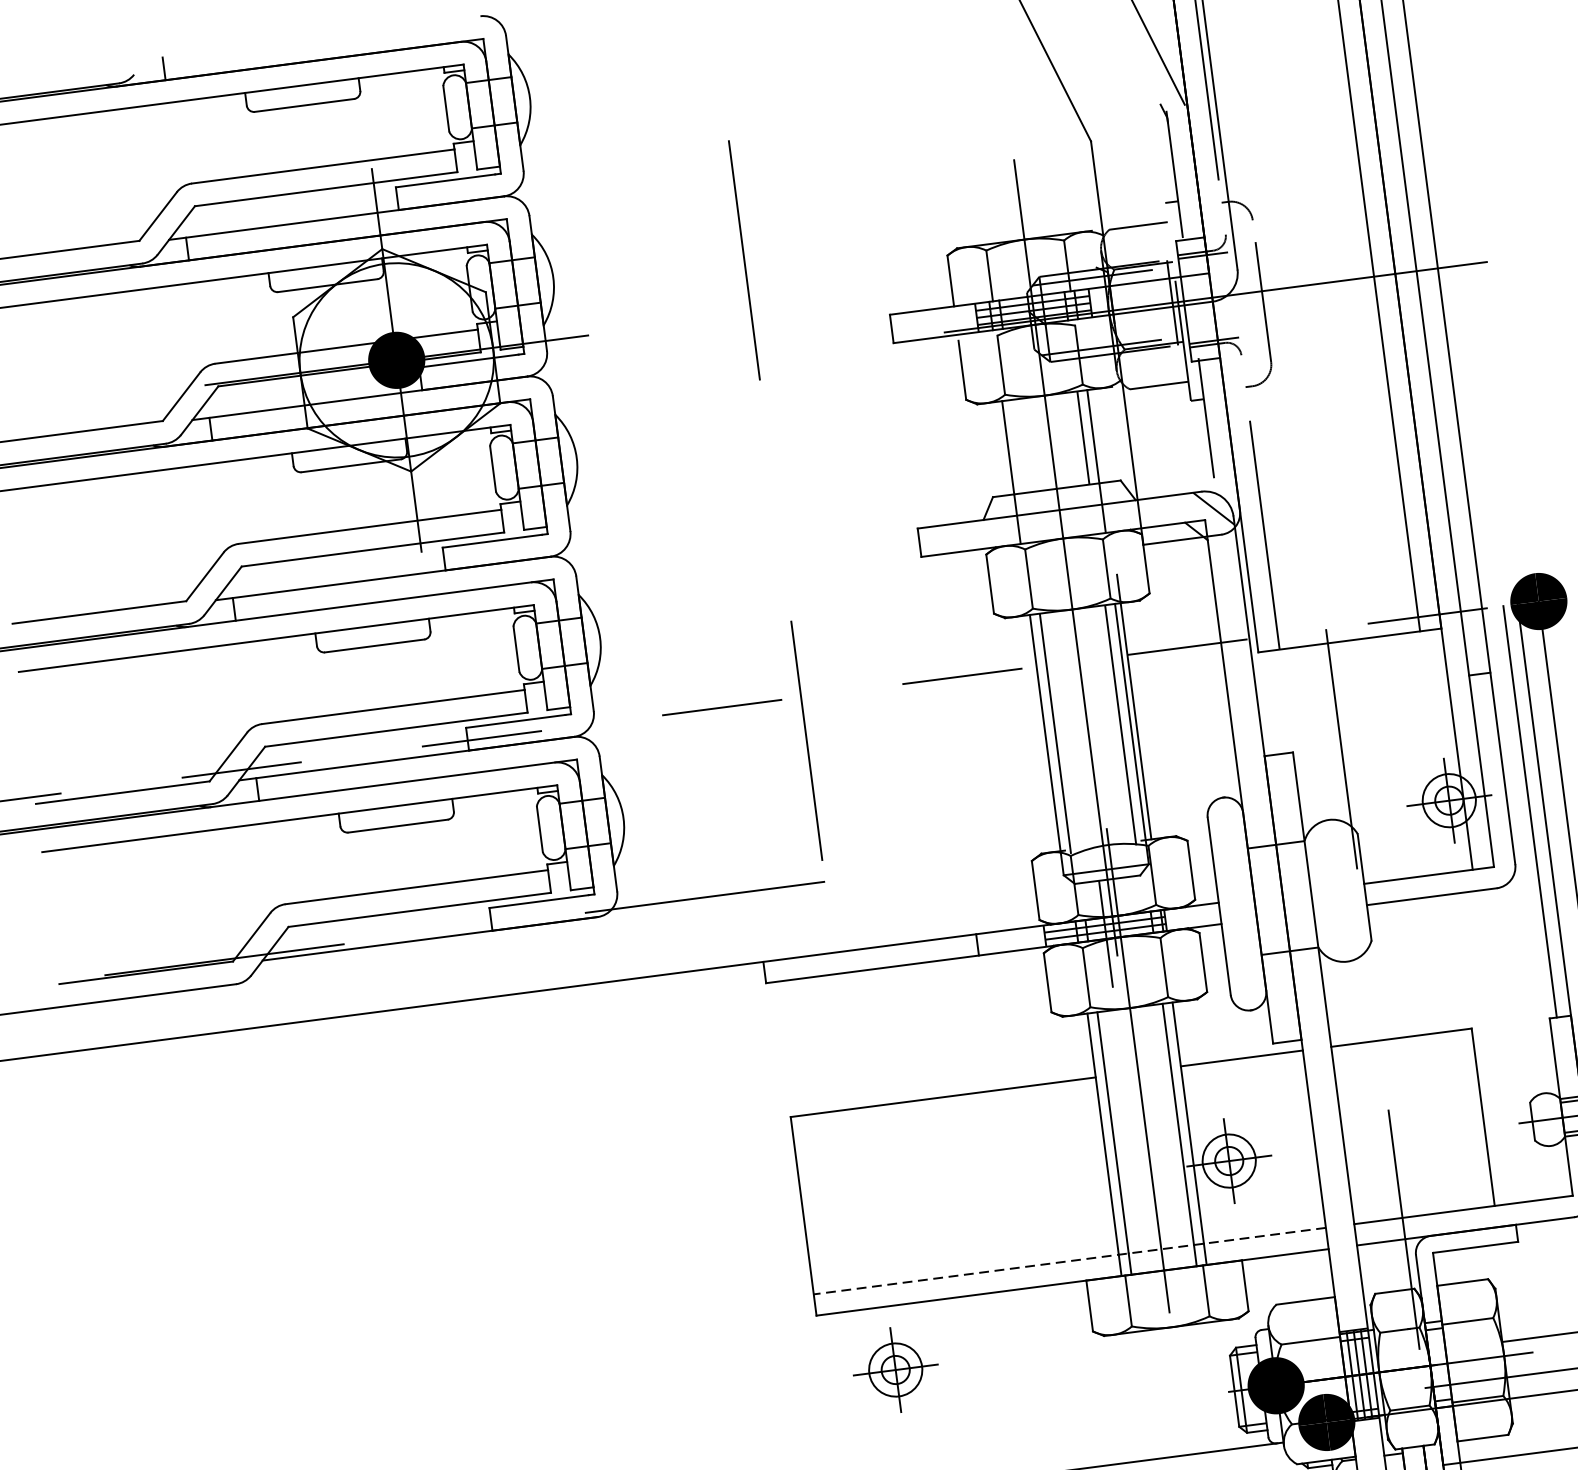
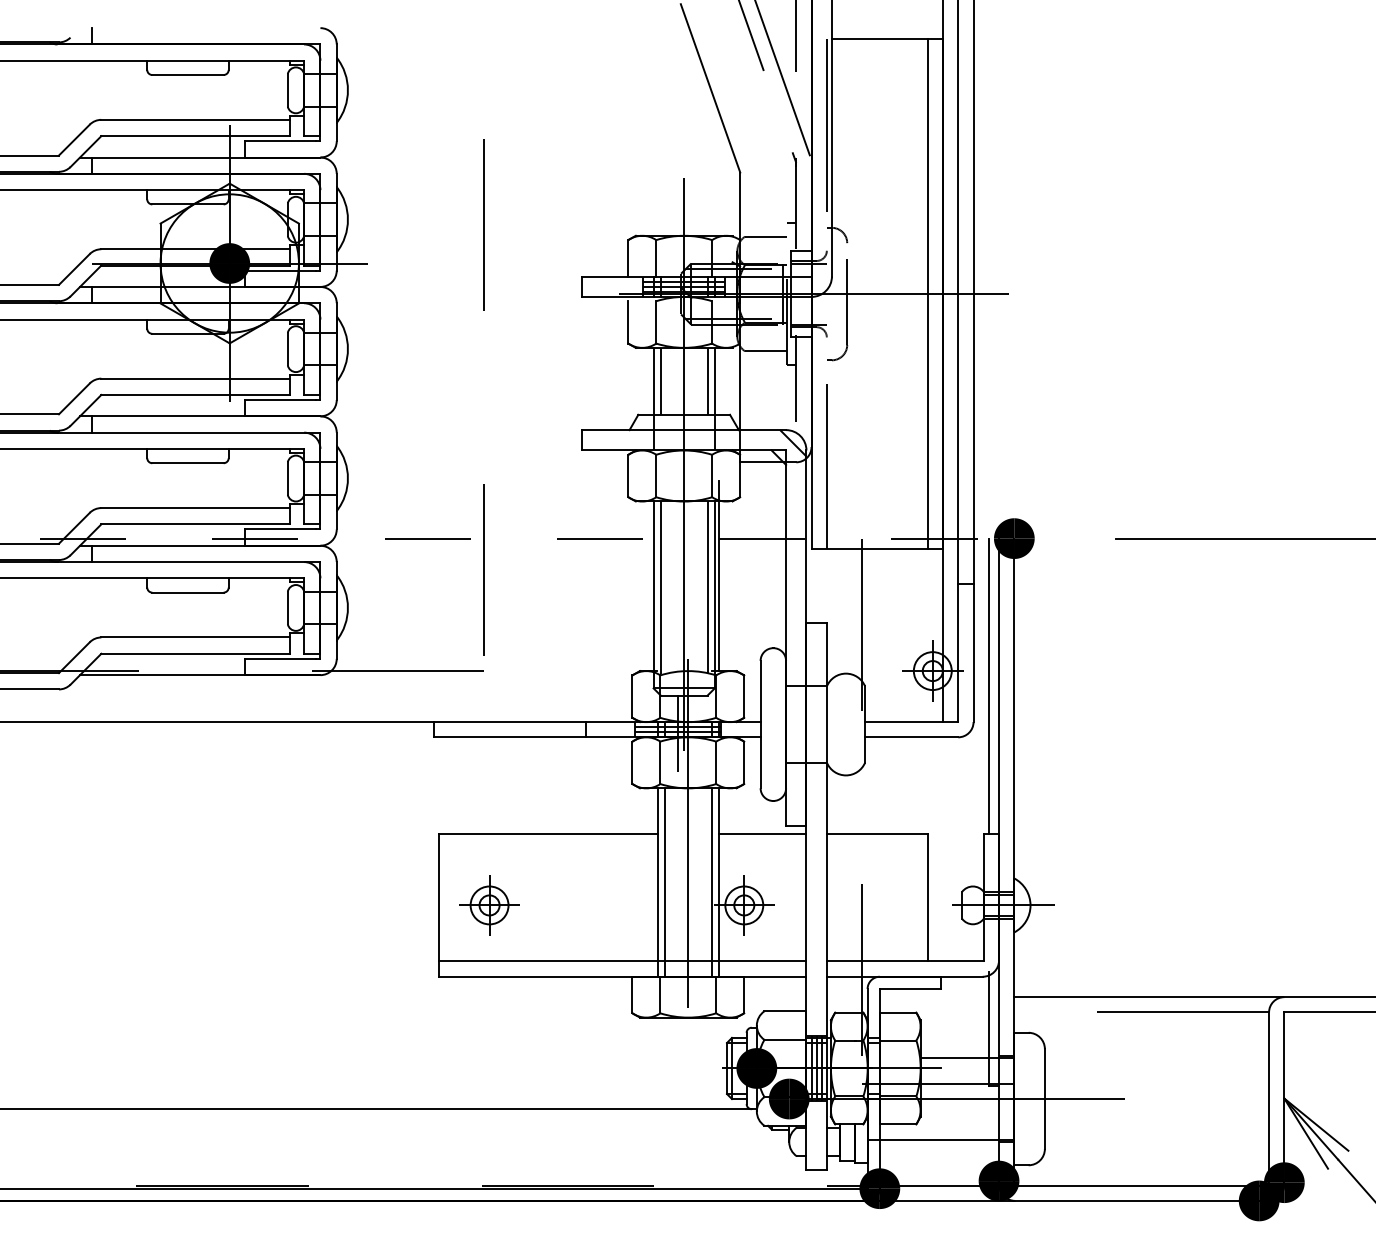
line: (1017, 445) -> (660, 380), added
line: (1069, 1261) -> (622, 961), dashed -> solid
part: (895, 1370) -> (489, 905), moved

